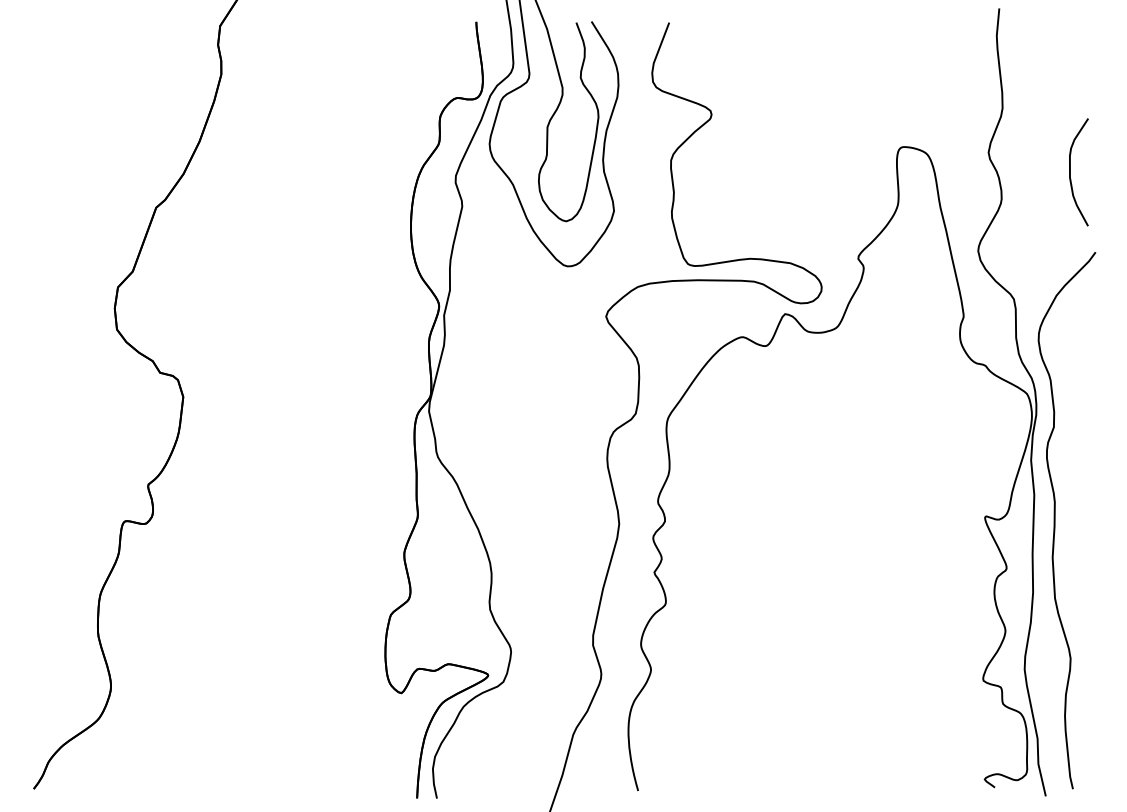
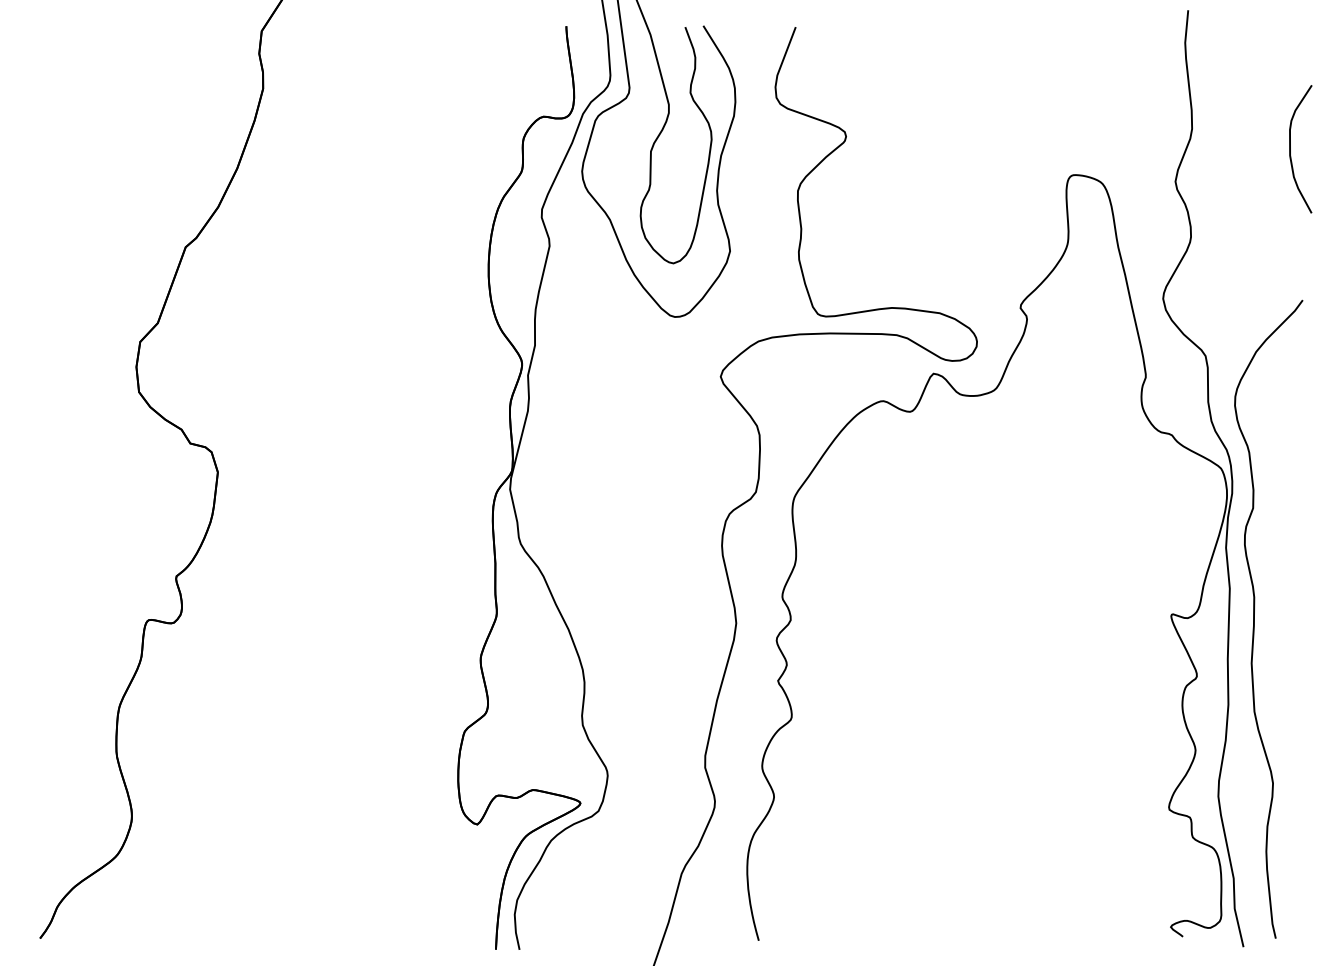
curve: (1070, 172) -> (1290, 149), moved

